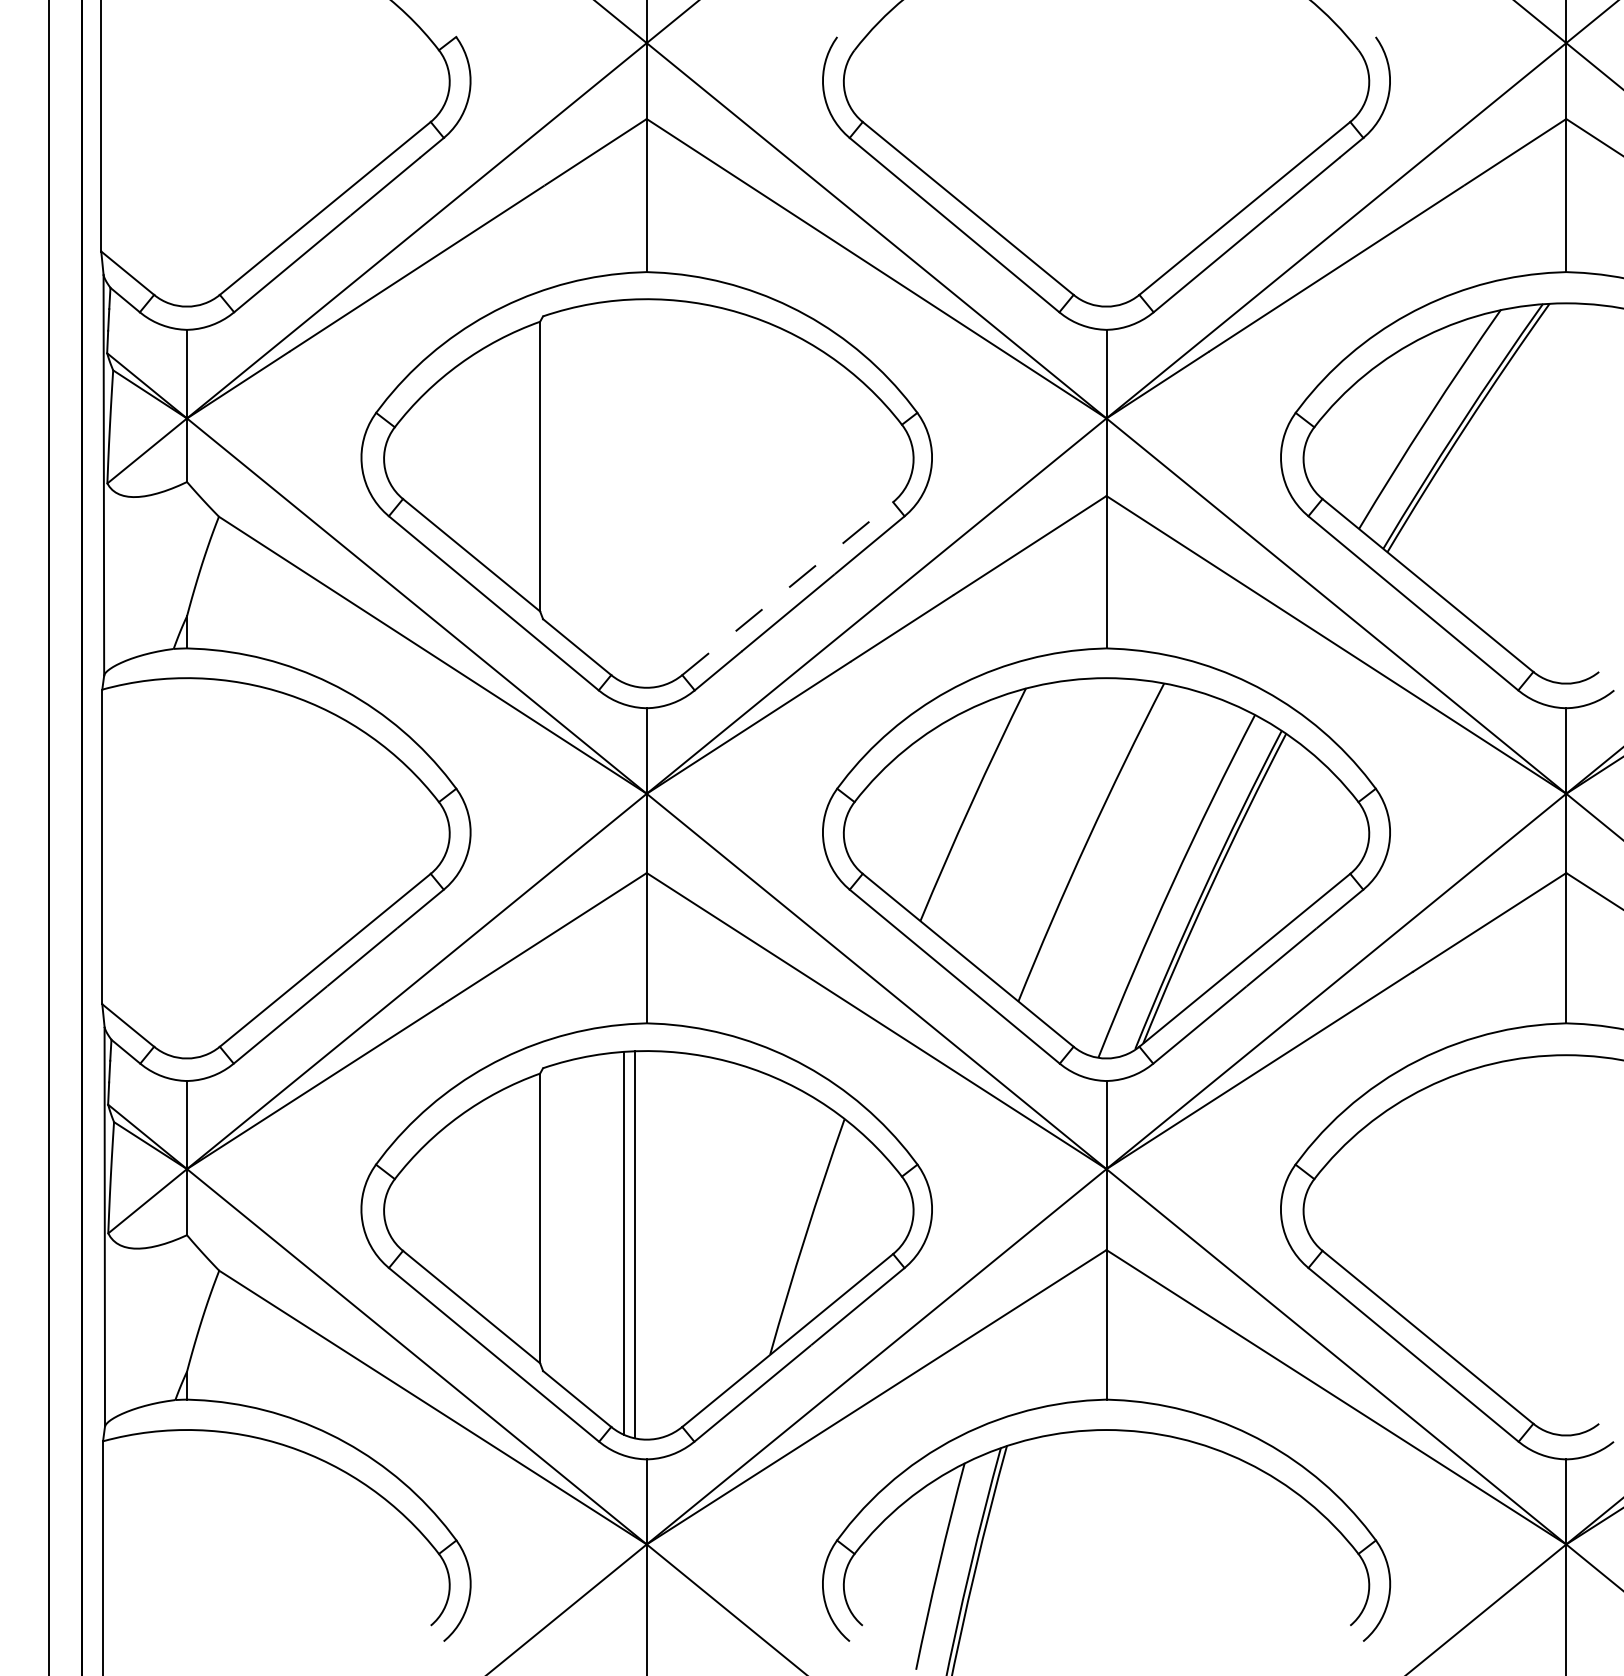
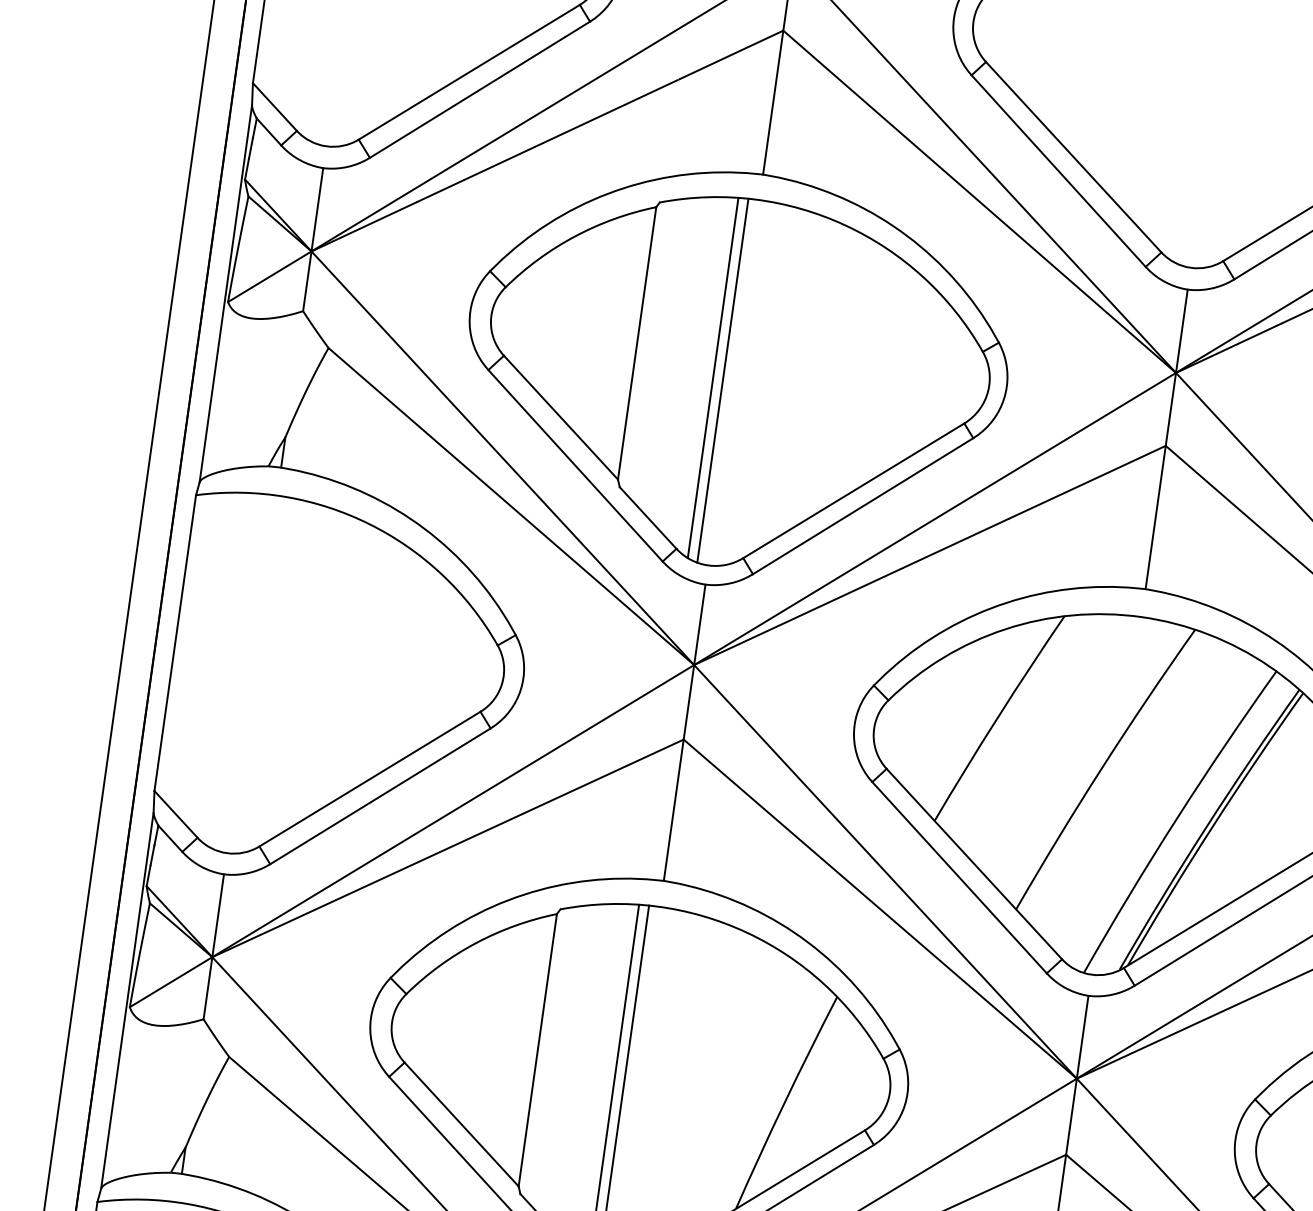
line: (624, 491) -> (713, 377), added
line: (635, 492) -> (723, 380), added
line: (788, 588) -> (854, 490), dashed -> solid

